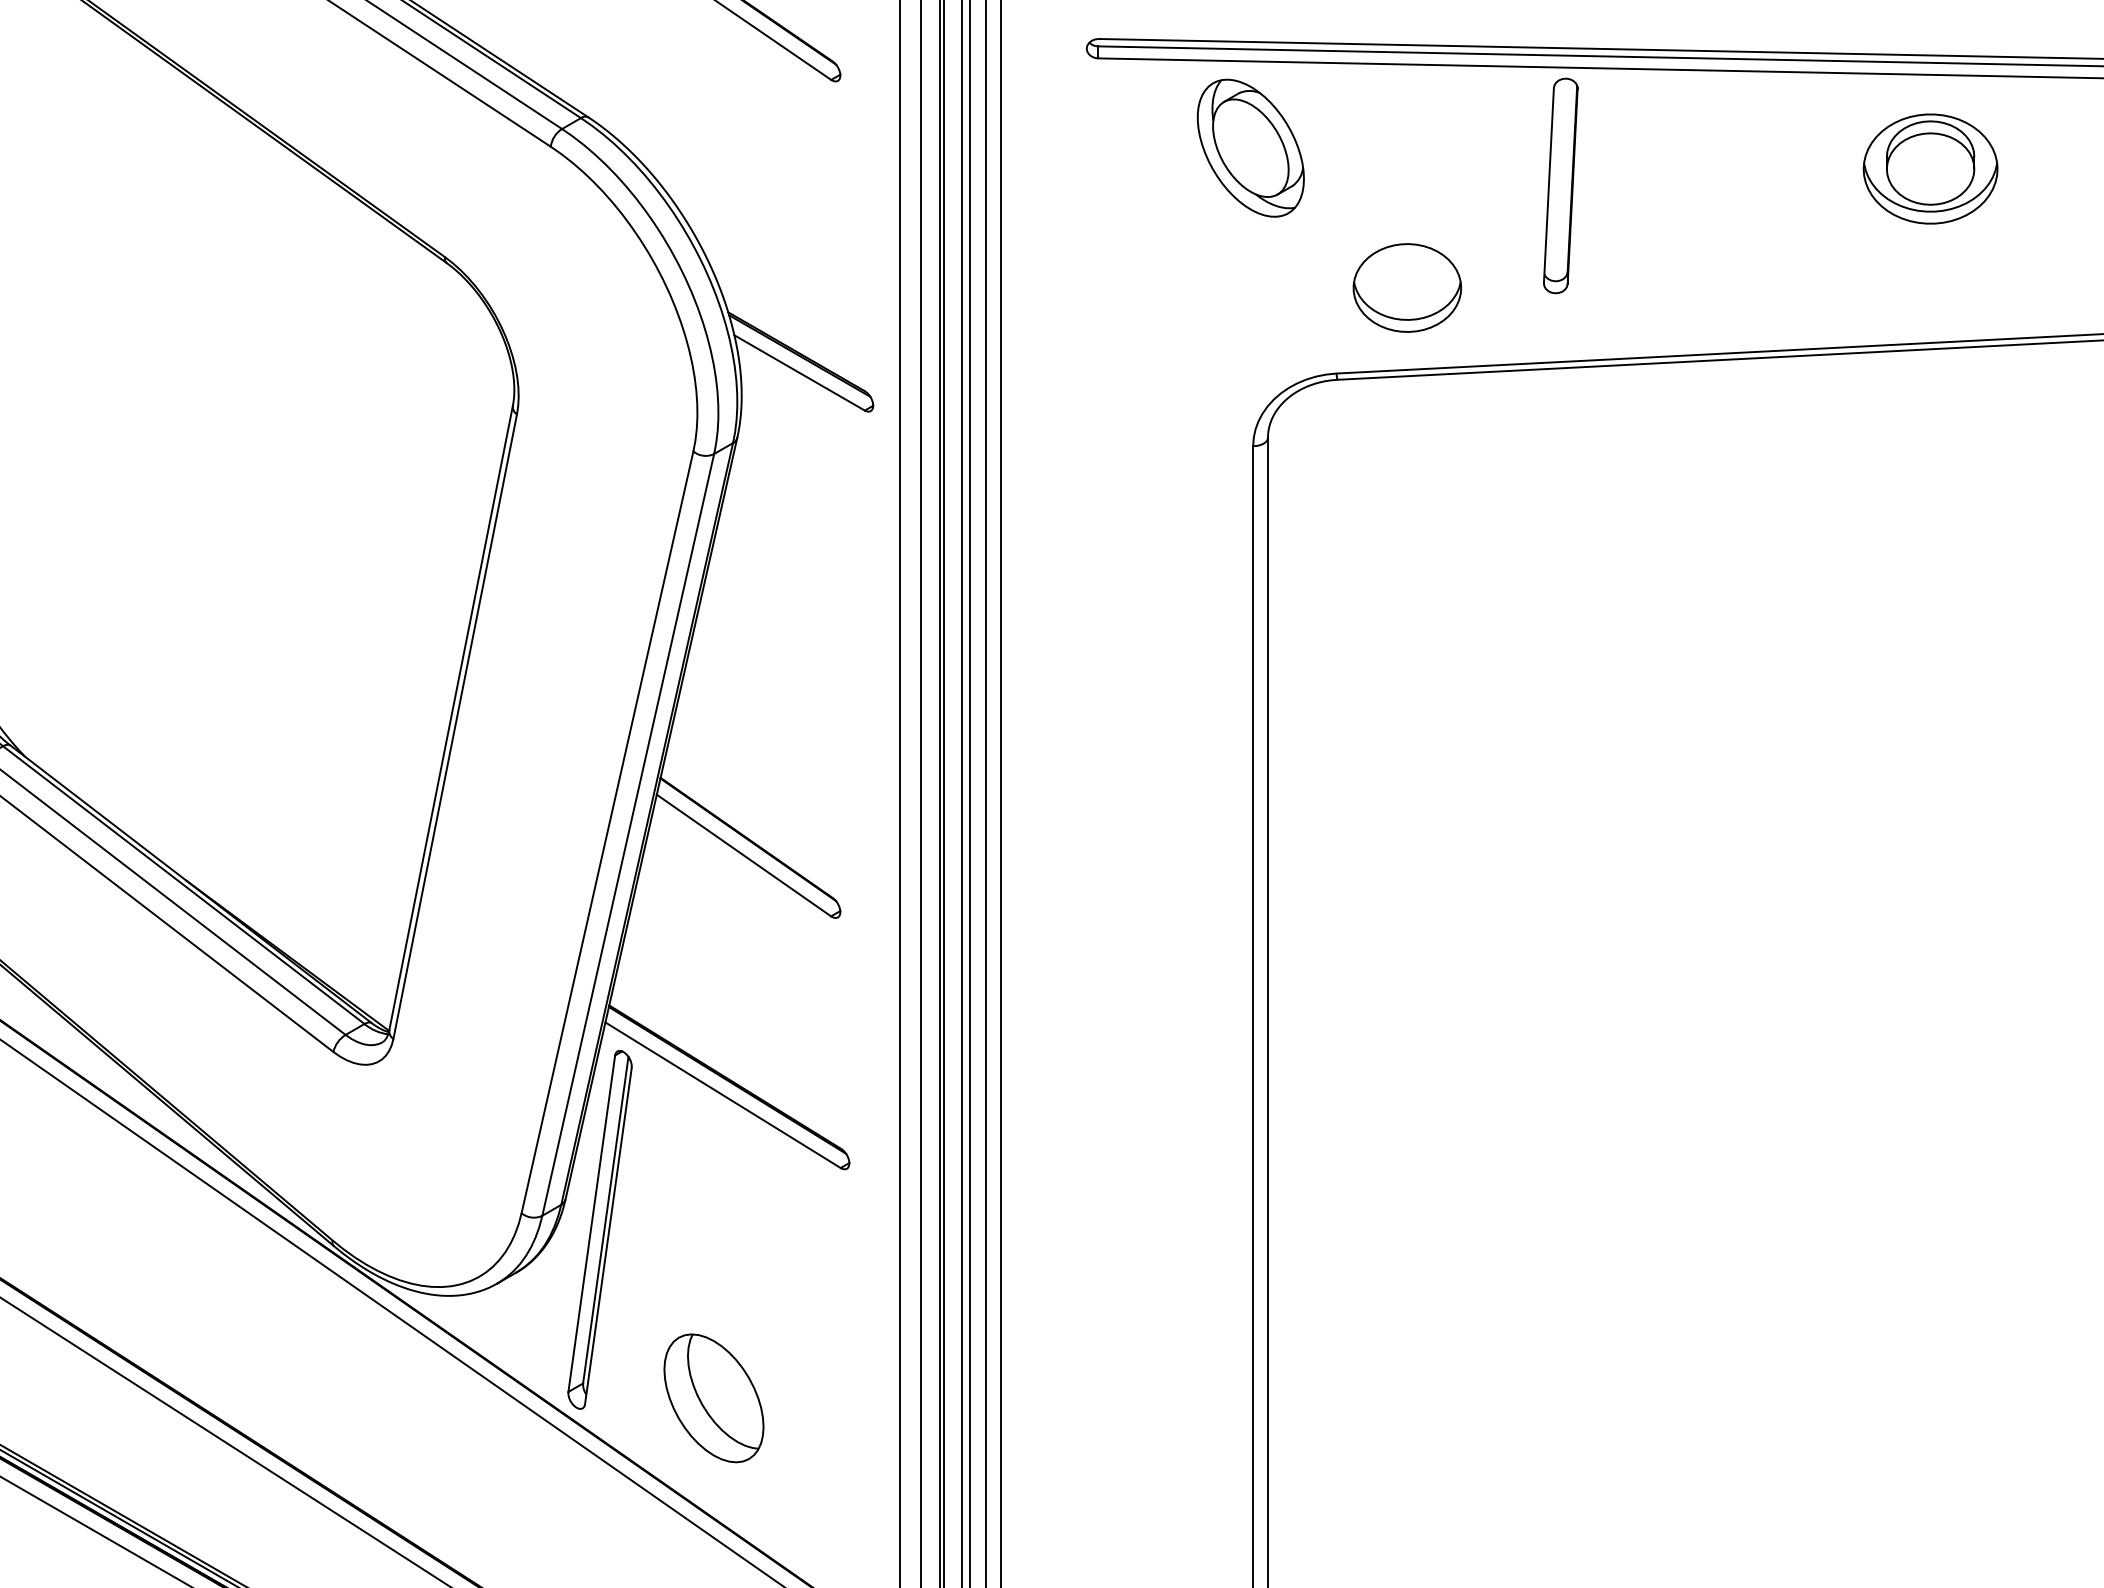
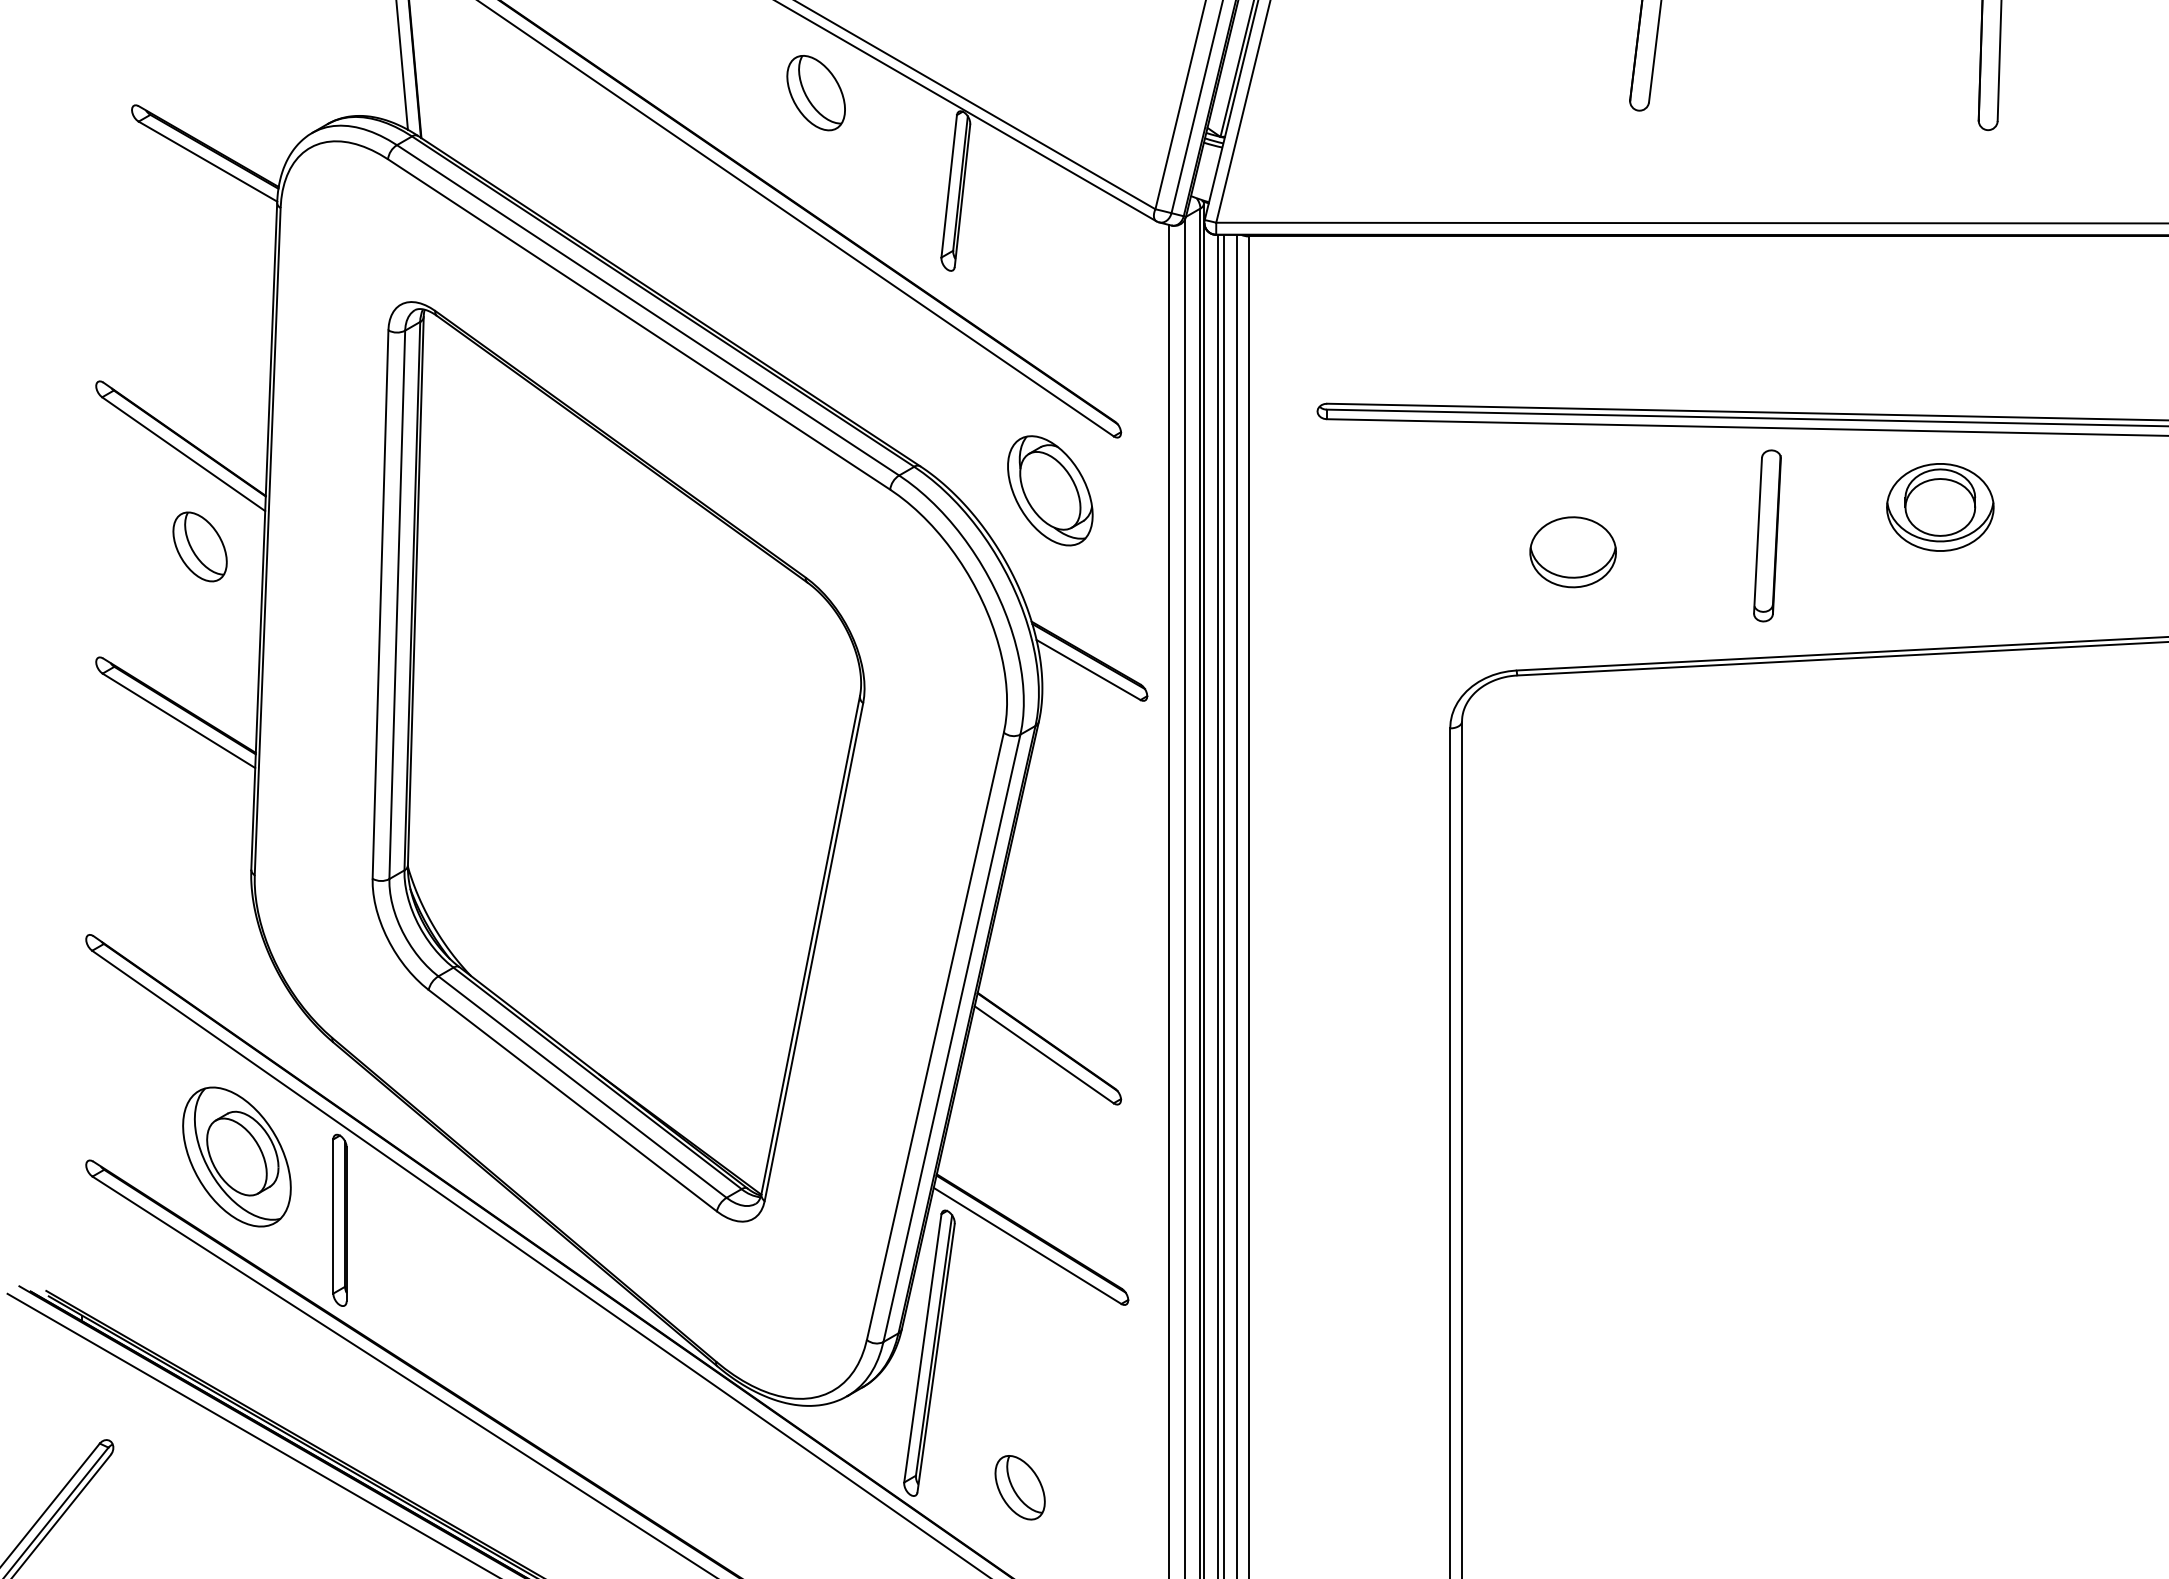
part: (1251, 147) -> (1050, 490), moved
part: (1930, 169) -> (1940, 507), moved
part: (1560, 185) -> (1767, 535), moved
part: (1406, 288) -> (1572, 552), moved
part: (712, 1398) -> (1019, 1487), size x0.62

